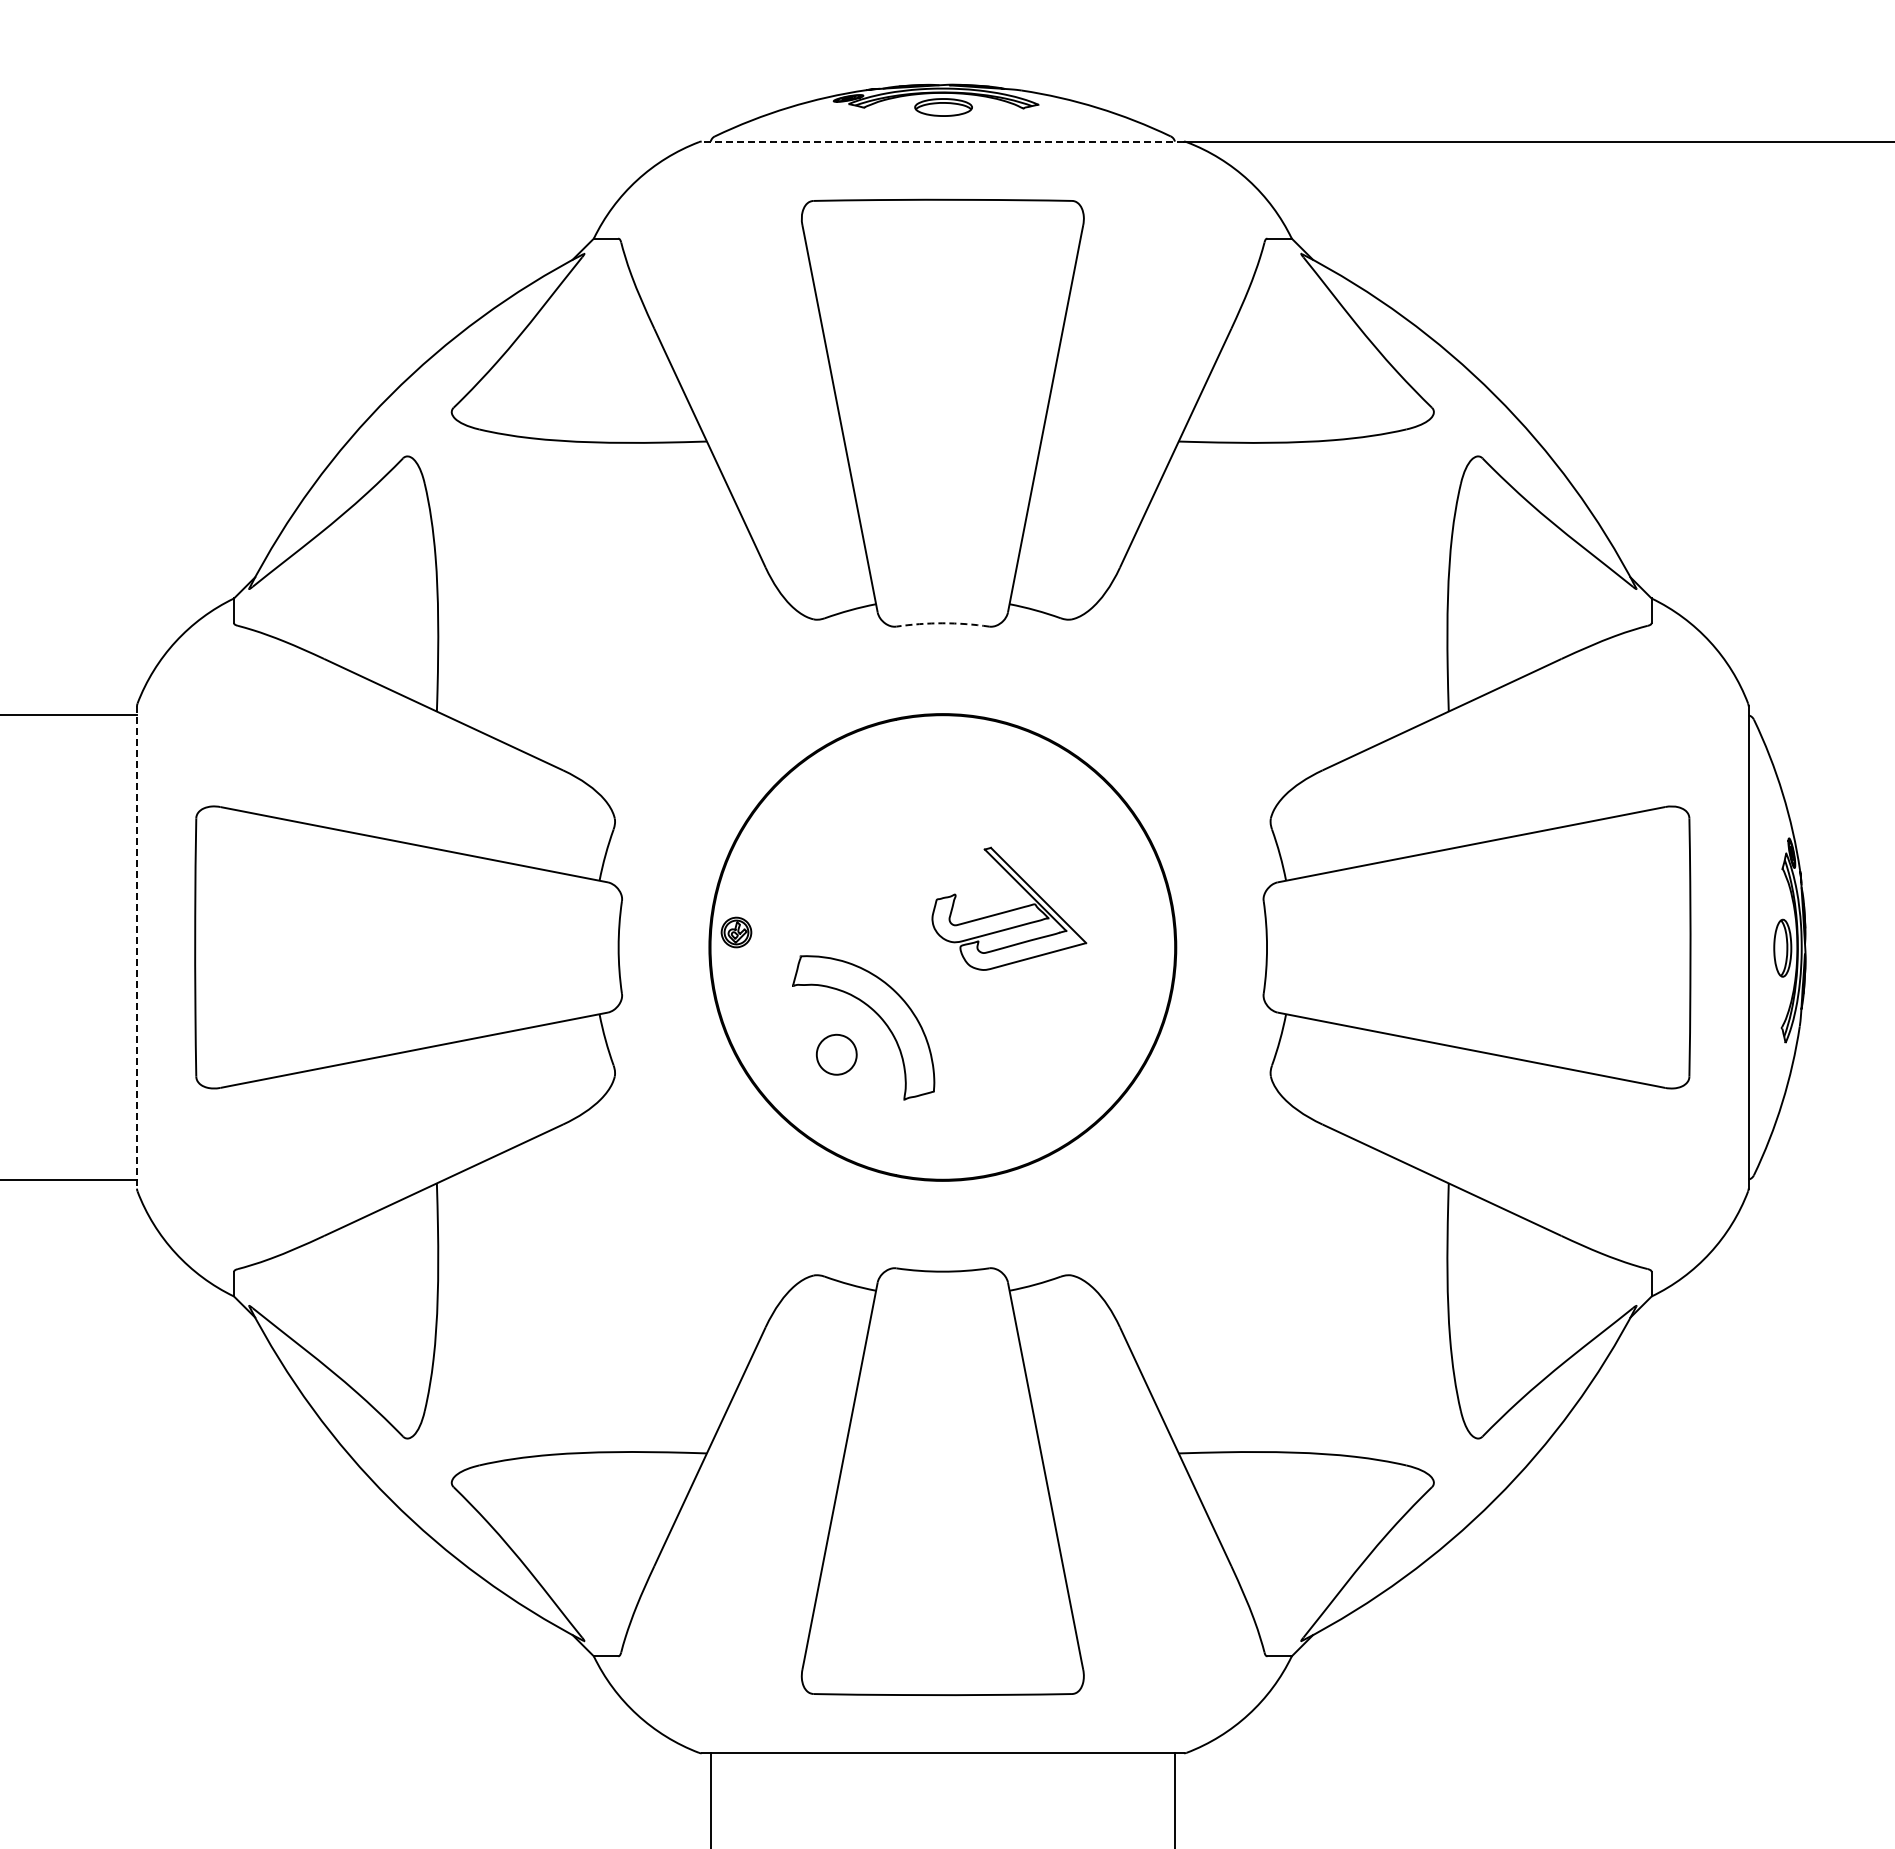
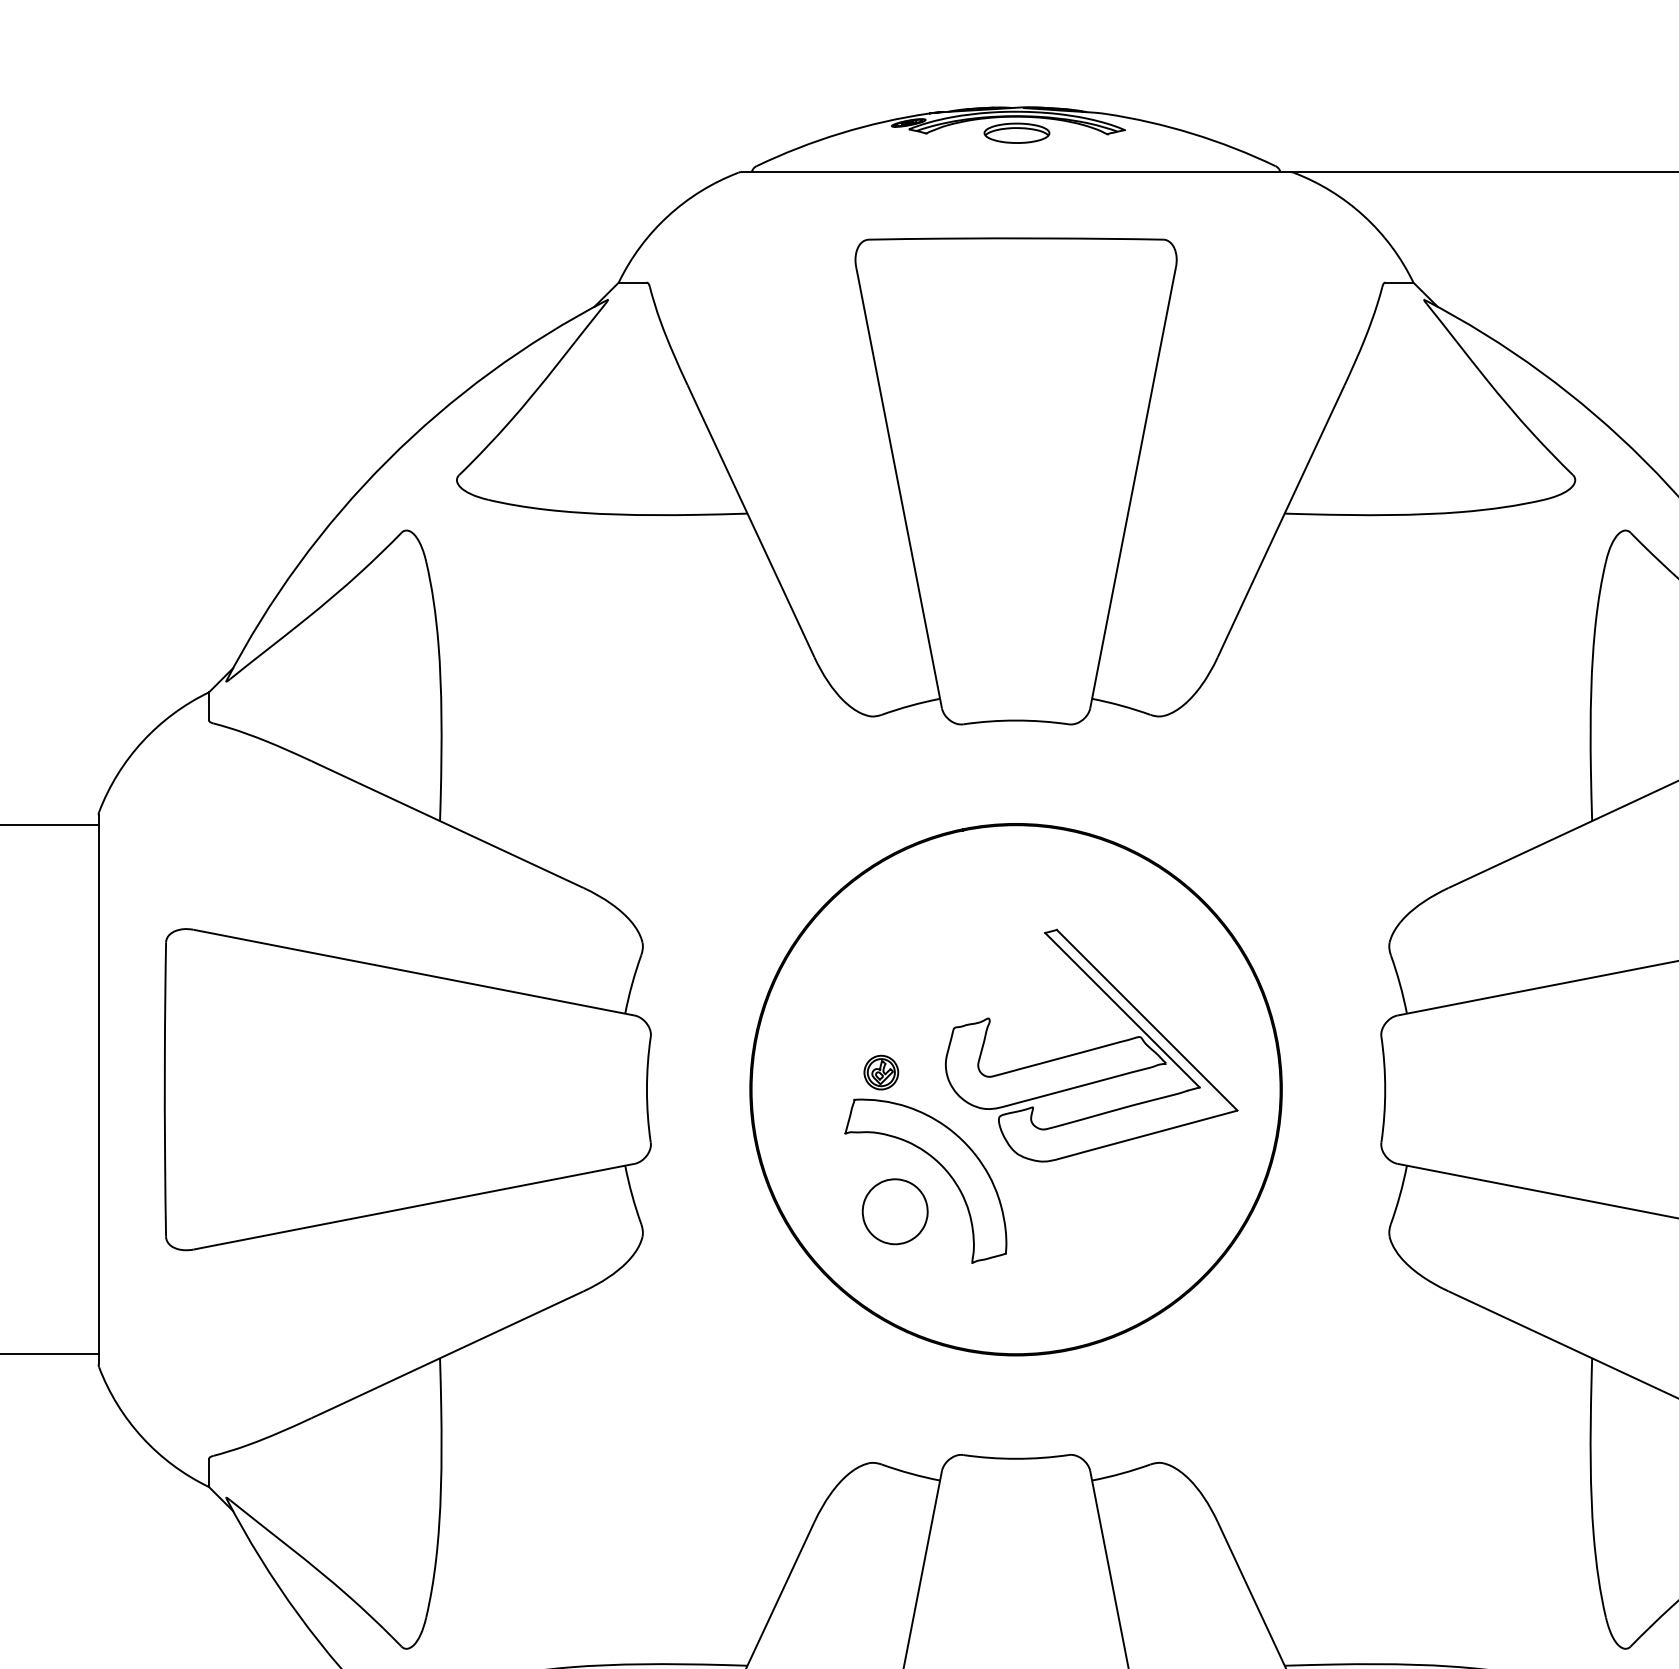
line: (942, 141) -> (1015, 171), dashed -> solid
arc: (942, 623) -> (1015, 720), dashed -> solid
part: (1009, 908) -> (1091, 1045), size x1.67
part: (736, 932) -> (881, 1072), moved
line: (137, 947) -> (99, 1089), dashed -> solid
part: (836, 1054) -> (895, 1211), size x1.43

